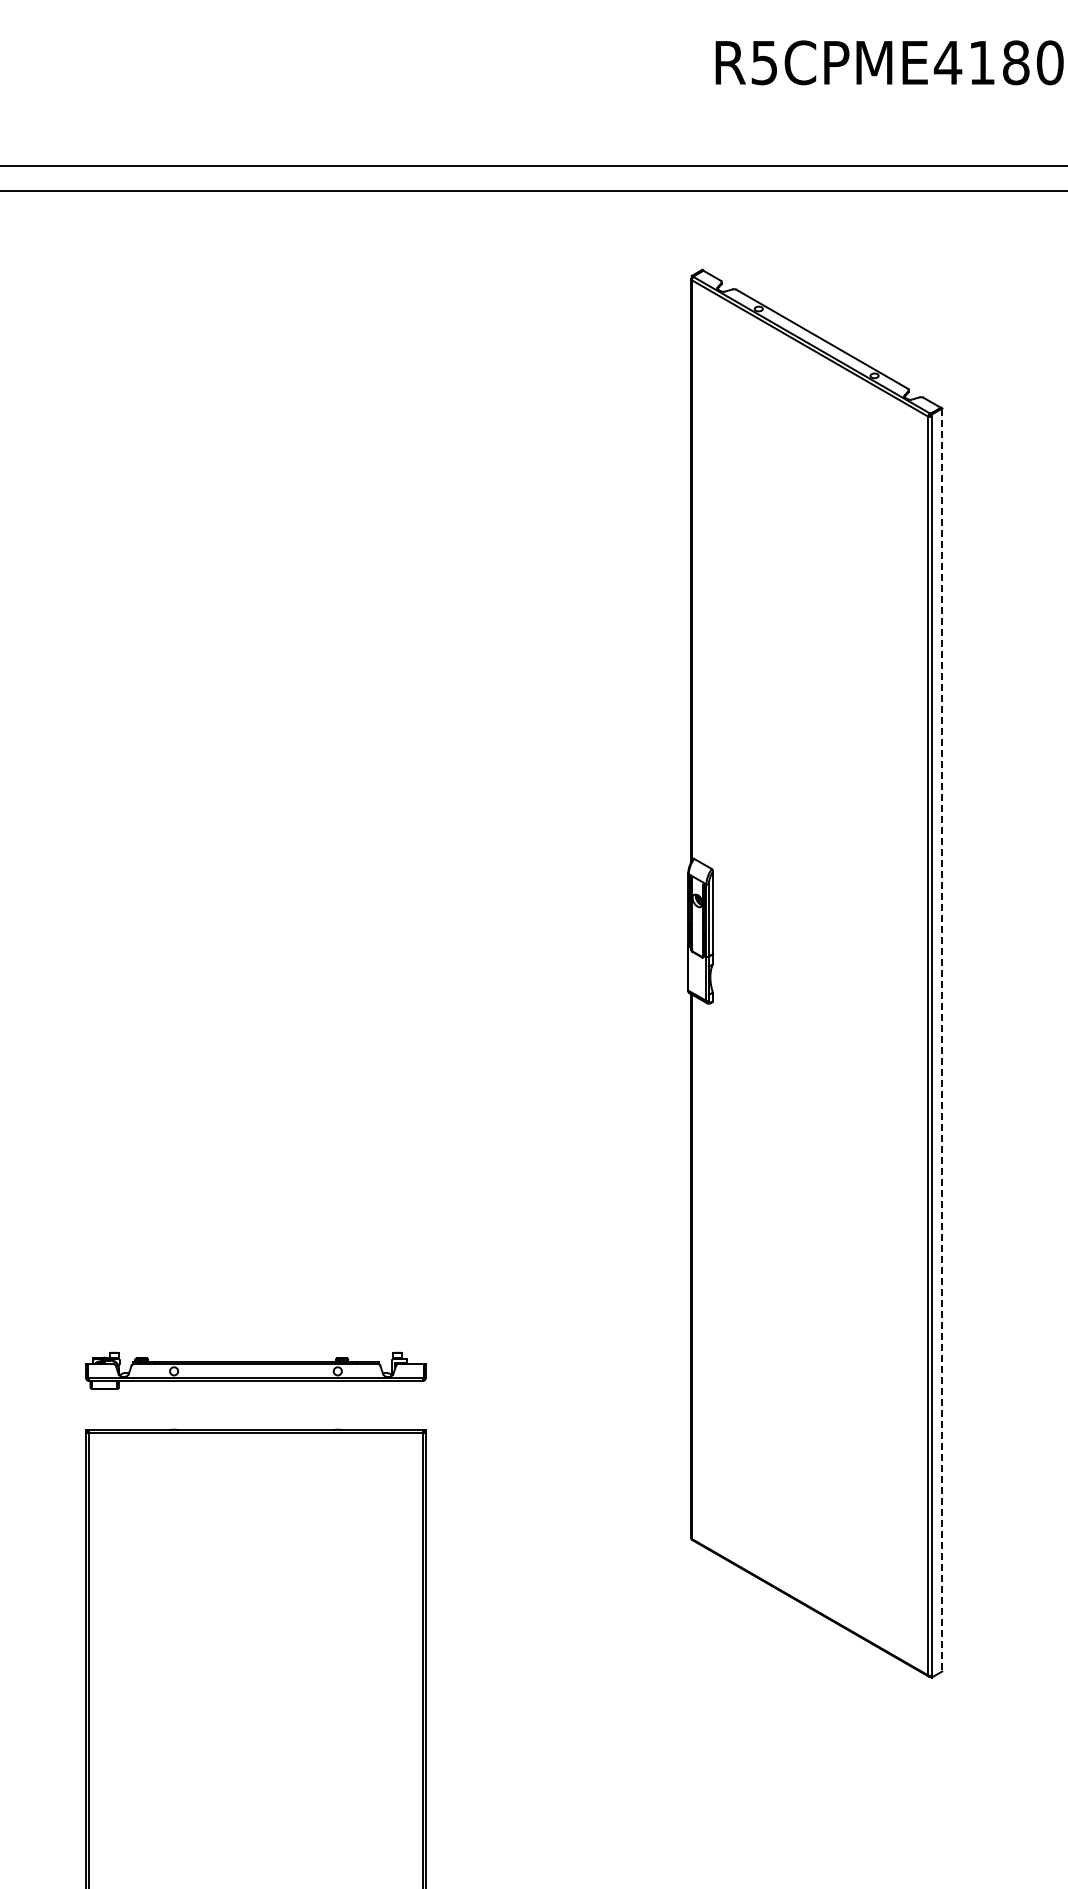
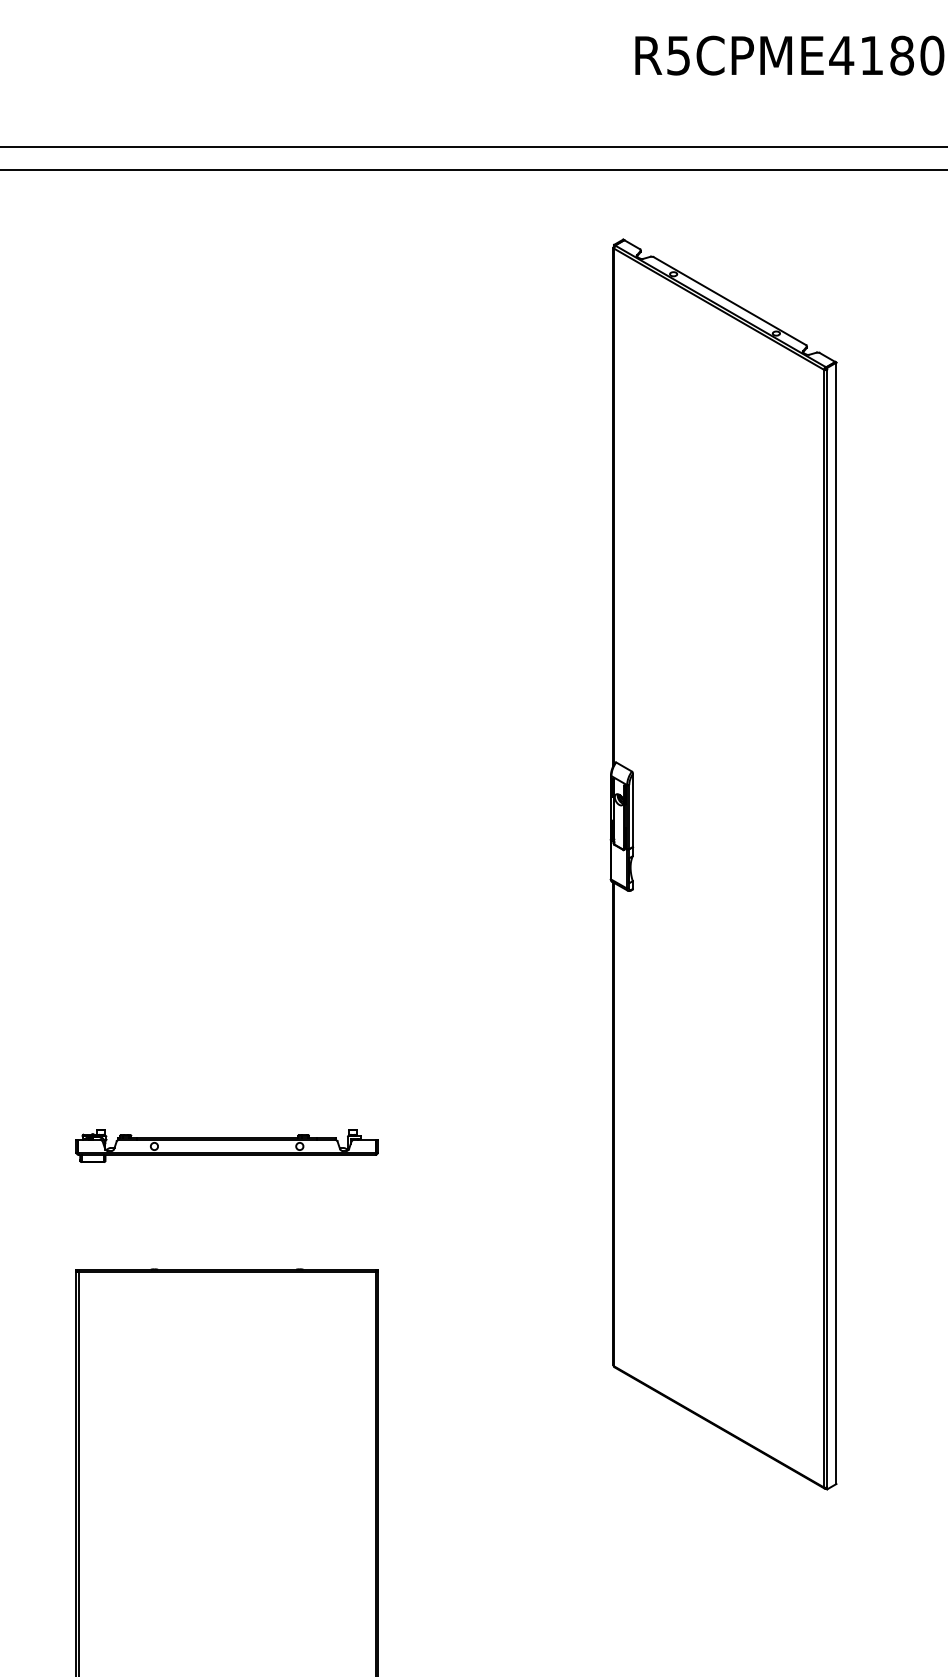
line: (942, 1040) -> (836, 923), dashed -> solid
part: (255, 1370) -> (226, 1145), moved

